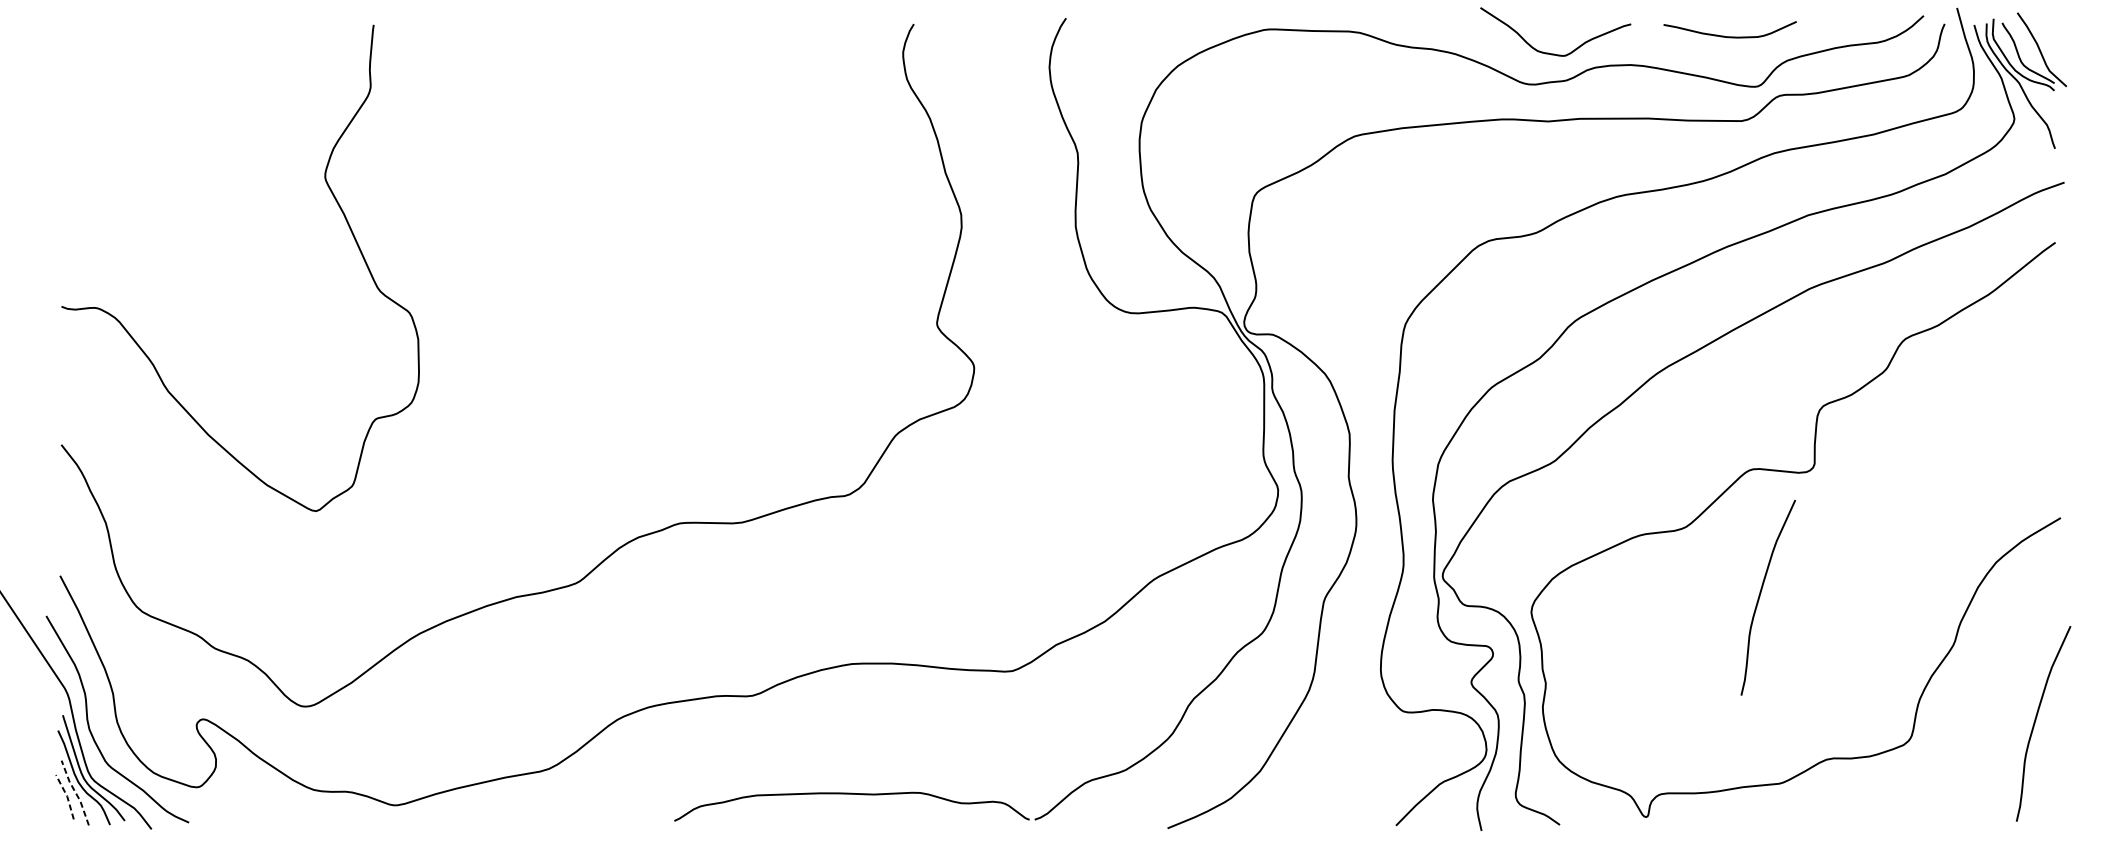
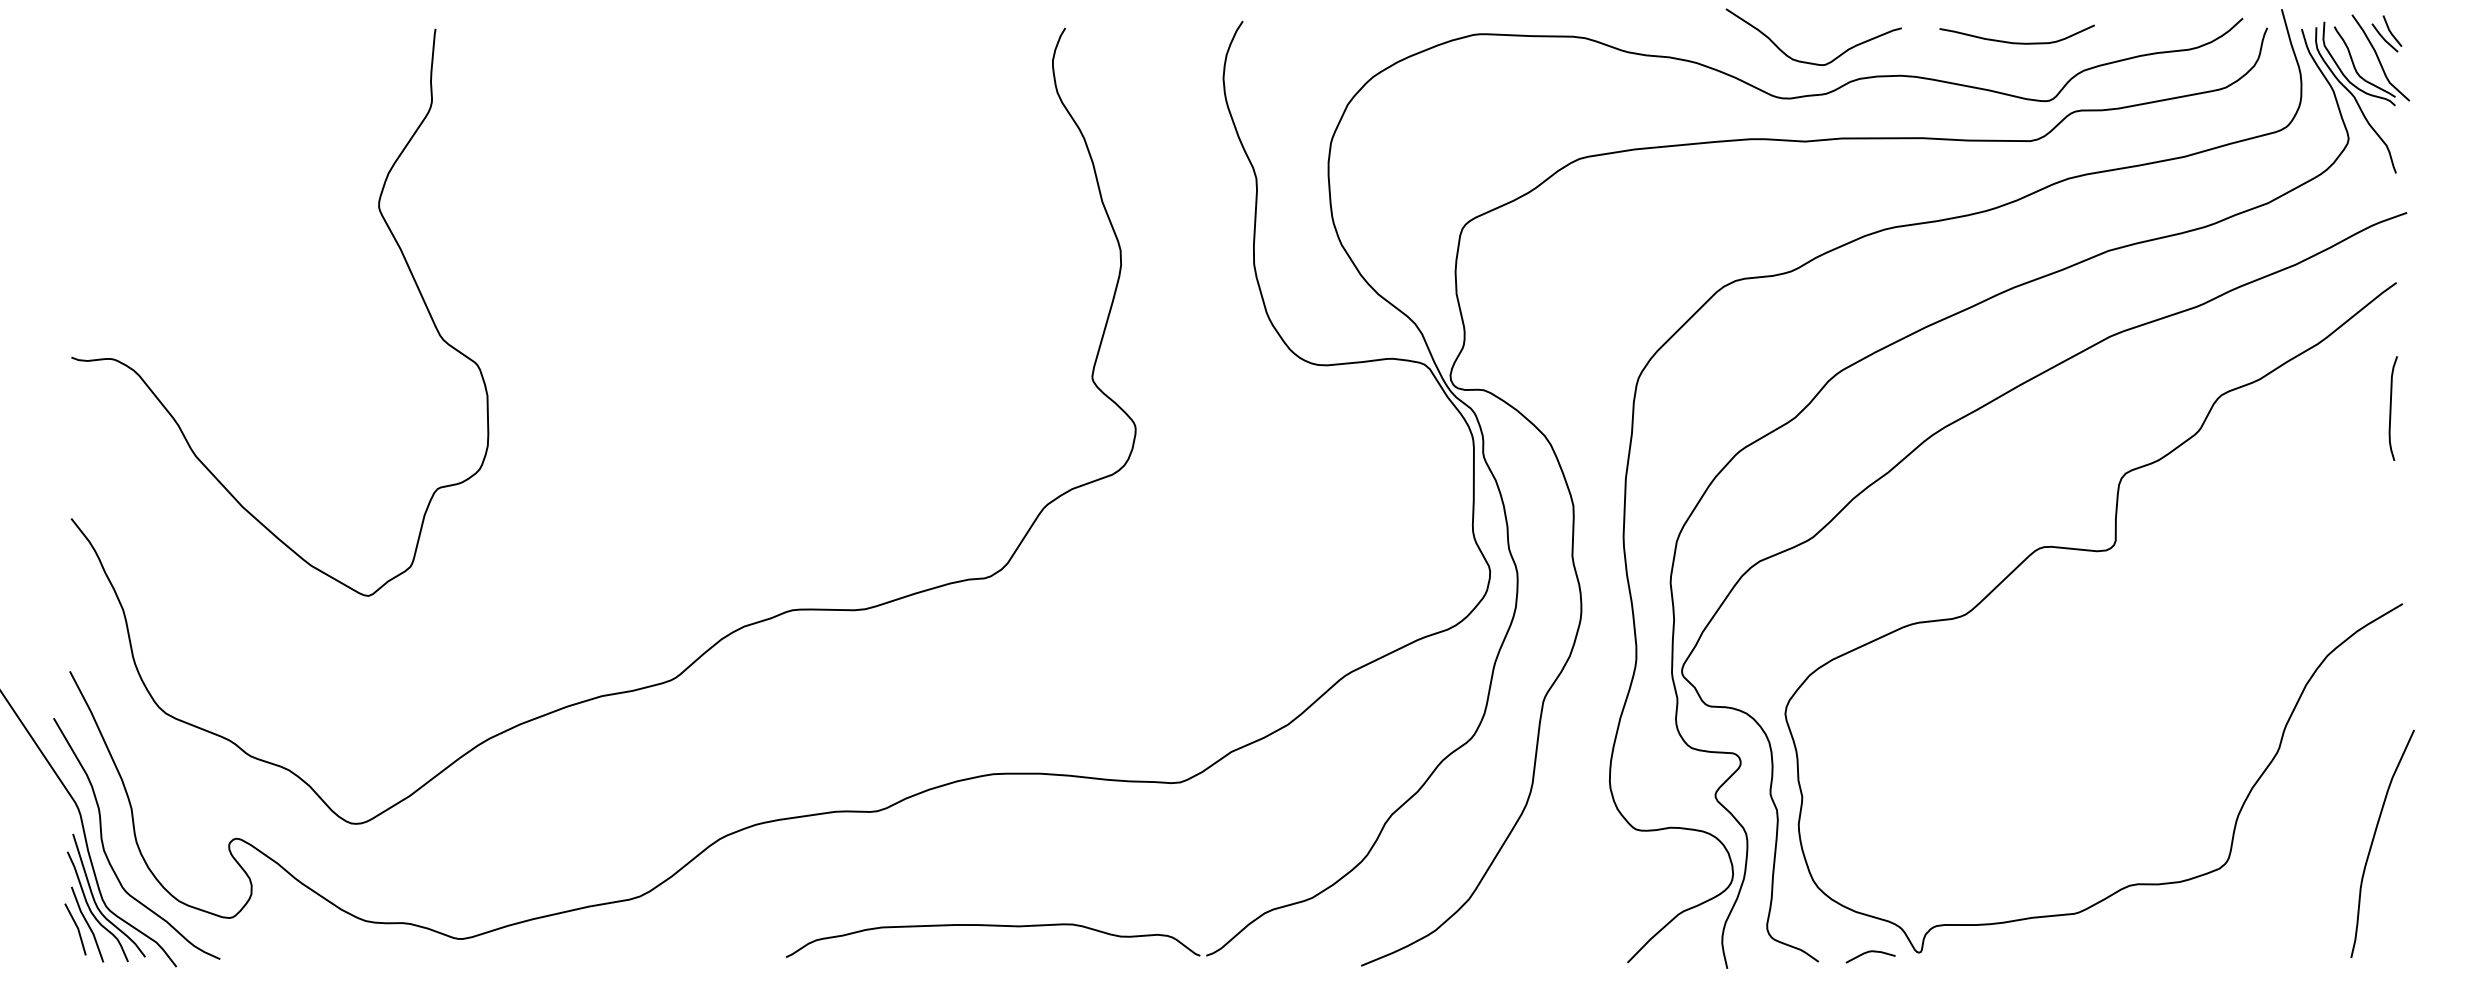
part: (2046, 28) -> (2386, 33), added
curve: (2051, 350) -> (2391, 408), added
curve: (1760, 596) -> (2052, 695), removed
line: (75, 792) -> (87, 923), dashed -> solid
line: (67, 796) -> (78, 928), dashed -> solid
curve: (1604, 816) -> (1870, 952), added

